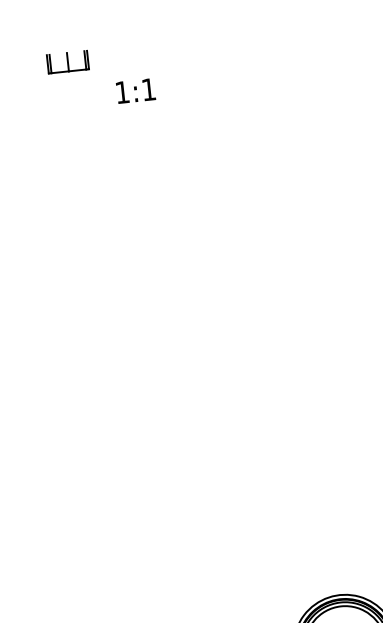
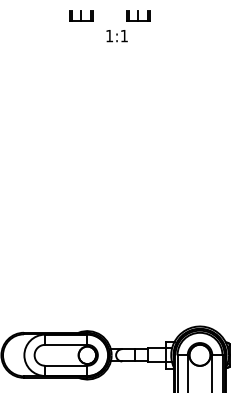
part: (170, 50) -> (138, 15), added

